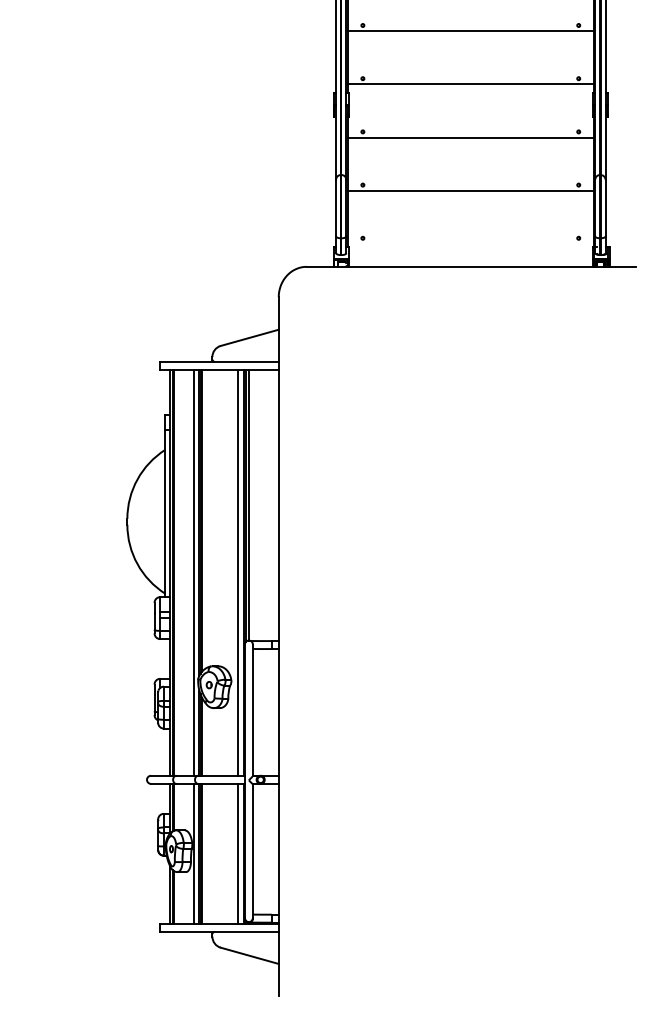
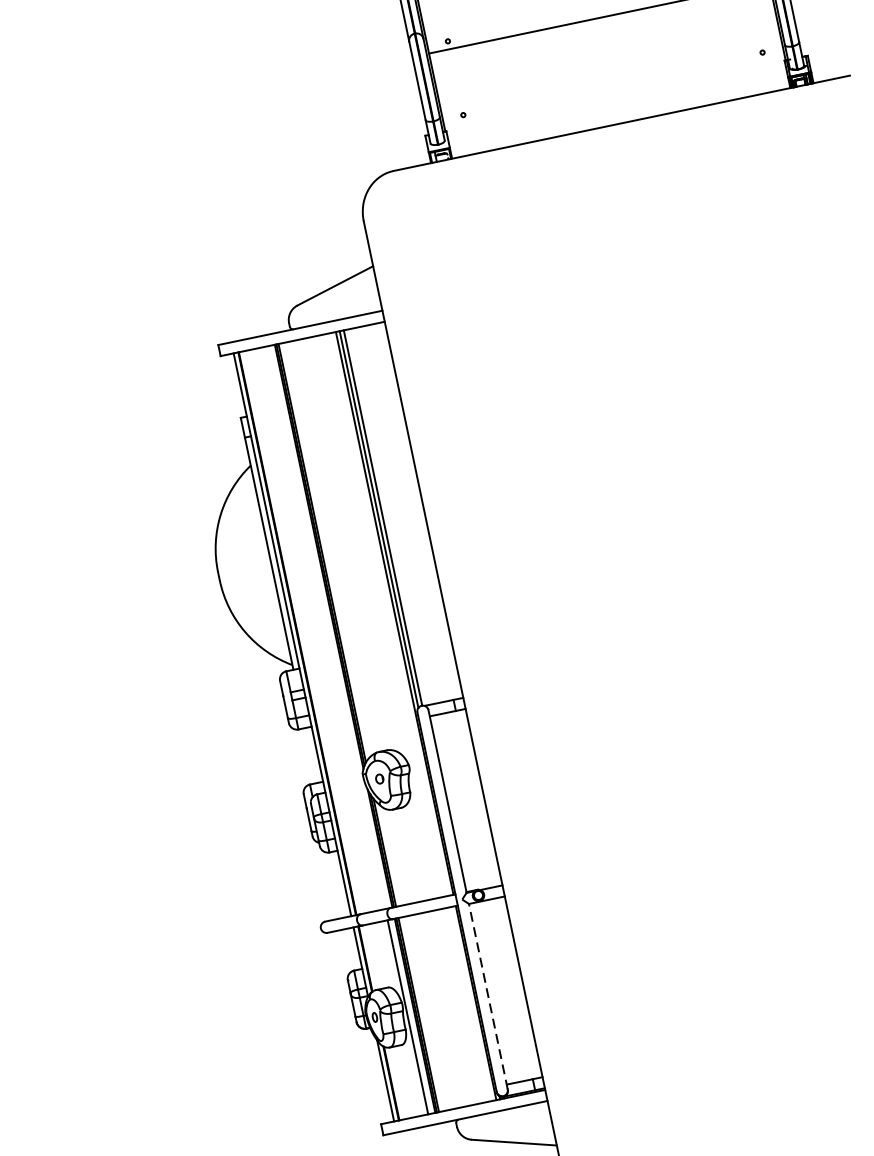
line: (194, 572) -> (326, 627), removed
line: (238, 572) -> (387, 614), removed
line: (252, 851) -> (487, 997), solid -> dashed
line: (238, 853) -> (469, 1004), removed

